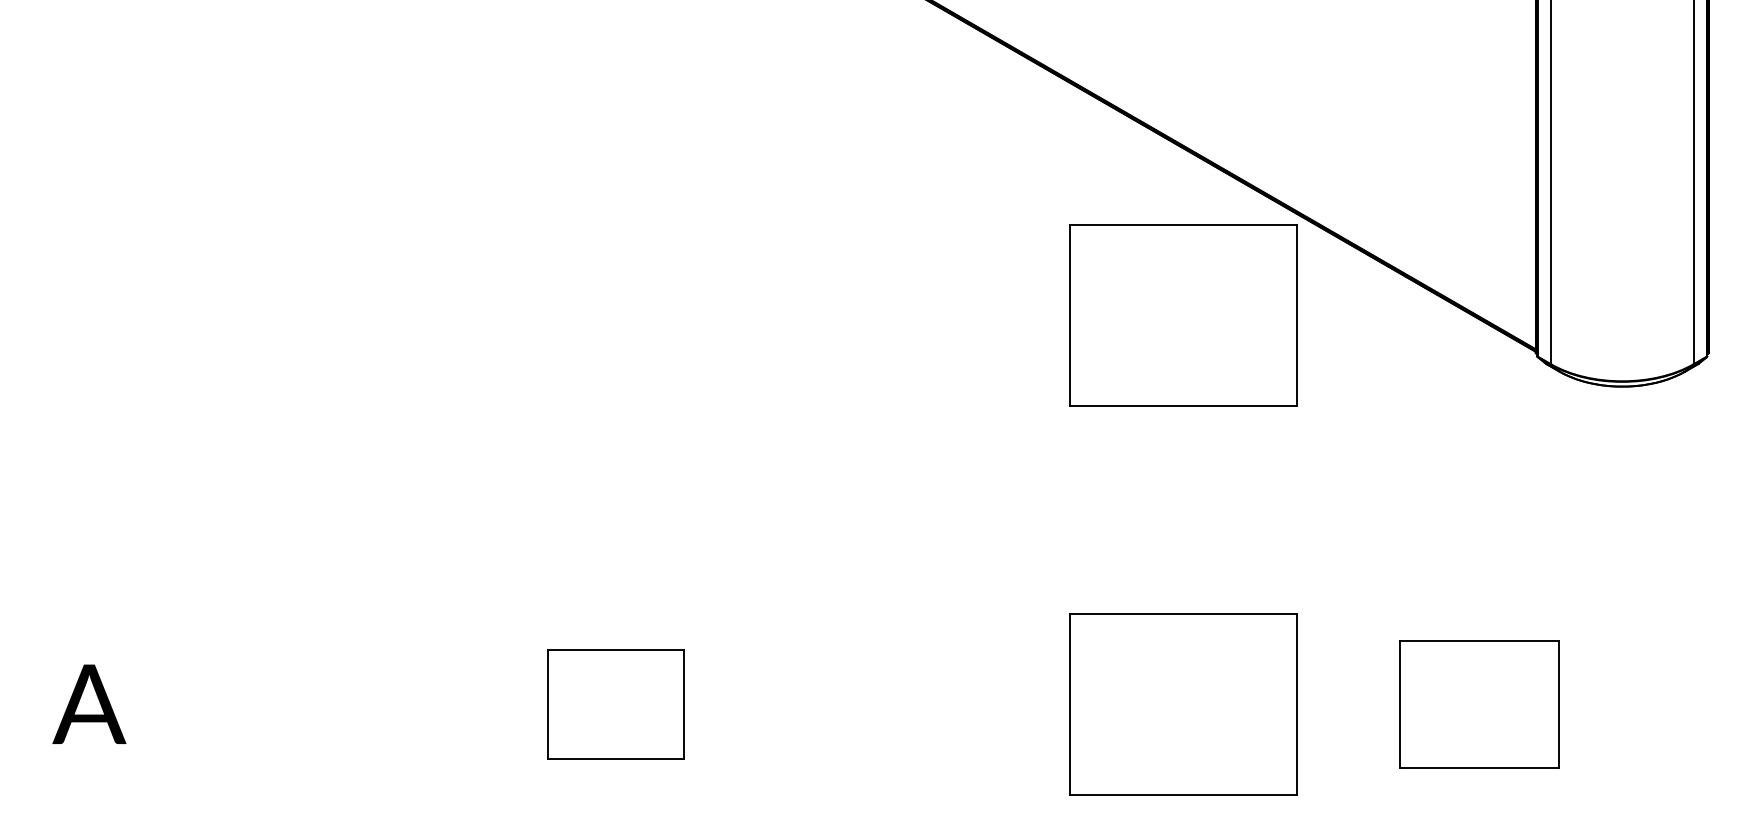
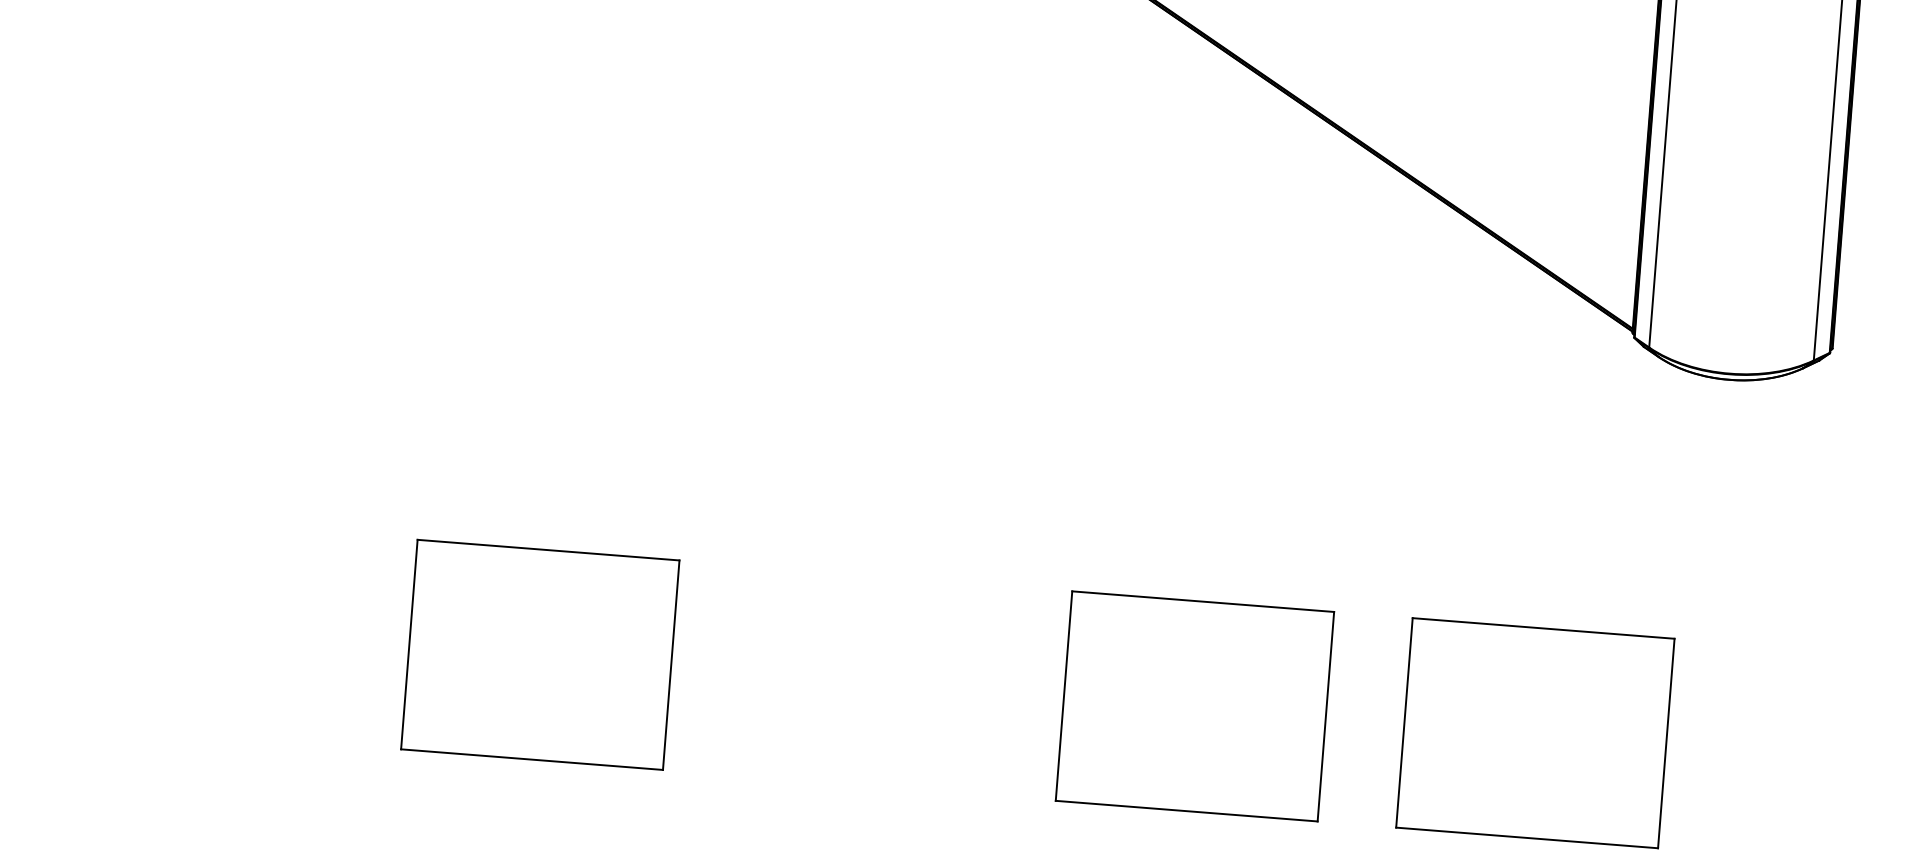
part: (1183, 315) -> (1229, 257), removed
part: (616, 704) -> (540, 655), size x1.67
part: (1478, 704) -> (1534, 733), size x1.43

